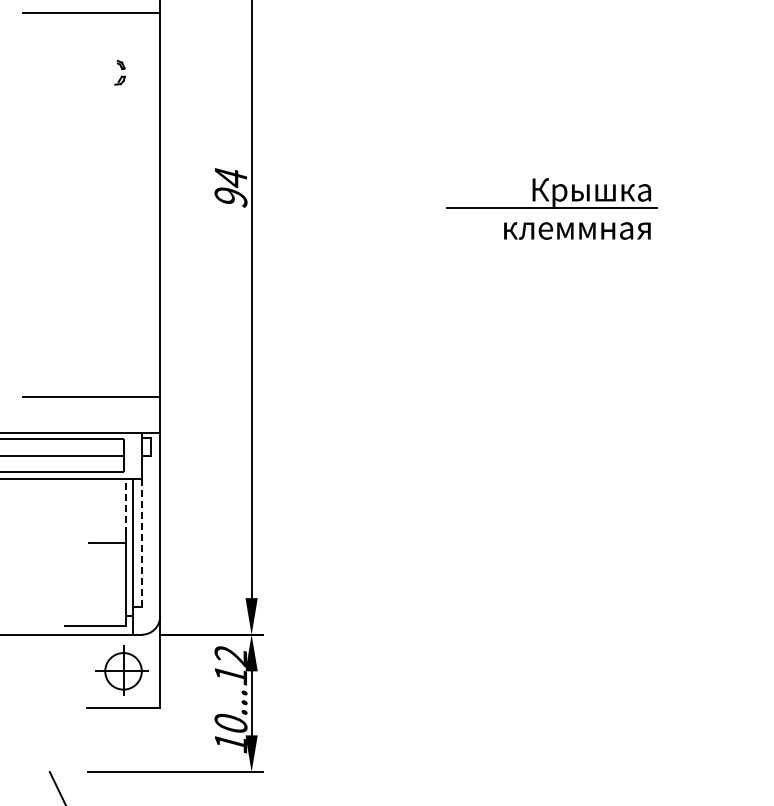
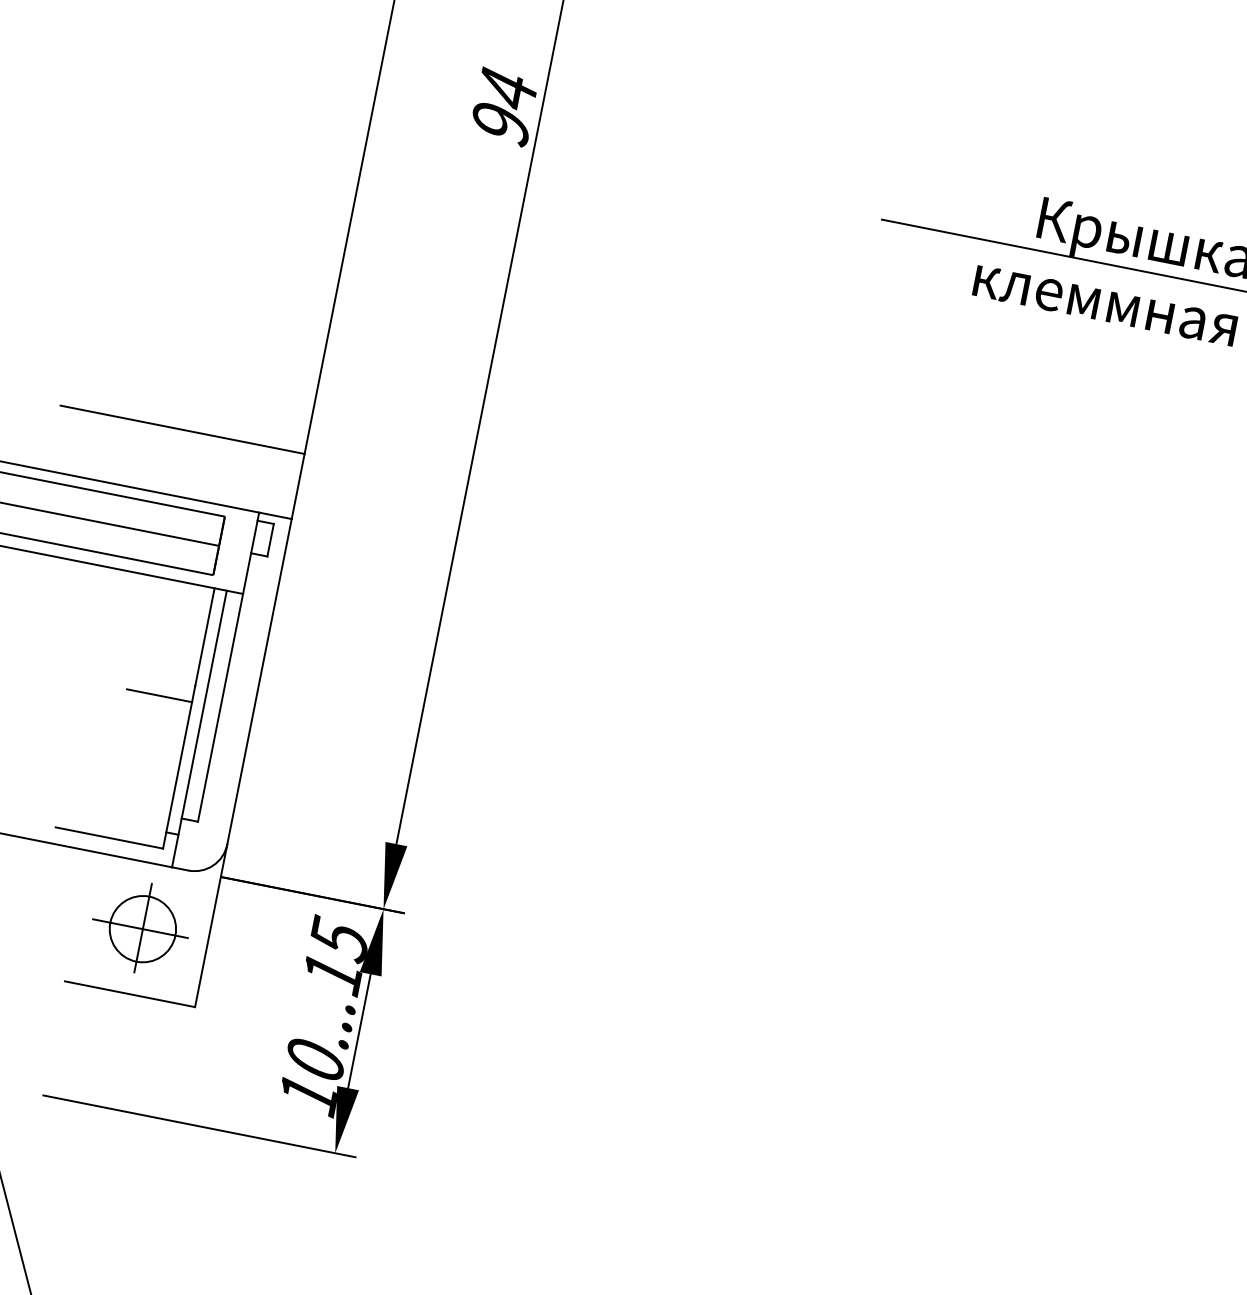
line: (125, 506) -> (204, 636), dashed -> solid
line: (141, 542) -> (220, 706), dashed -> solid
text: (230, 655) -> (338, 938), 10...12 -> 10...15

